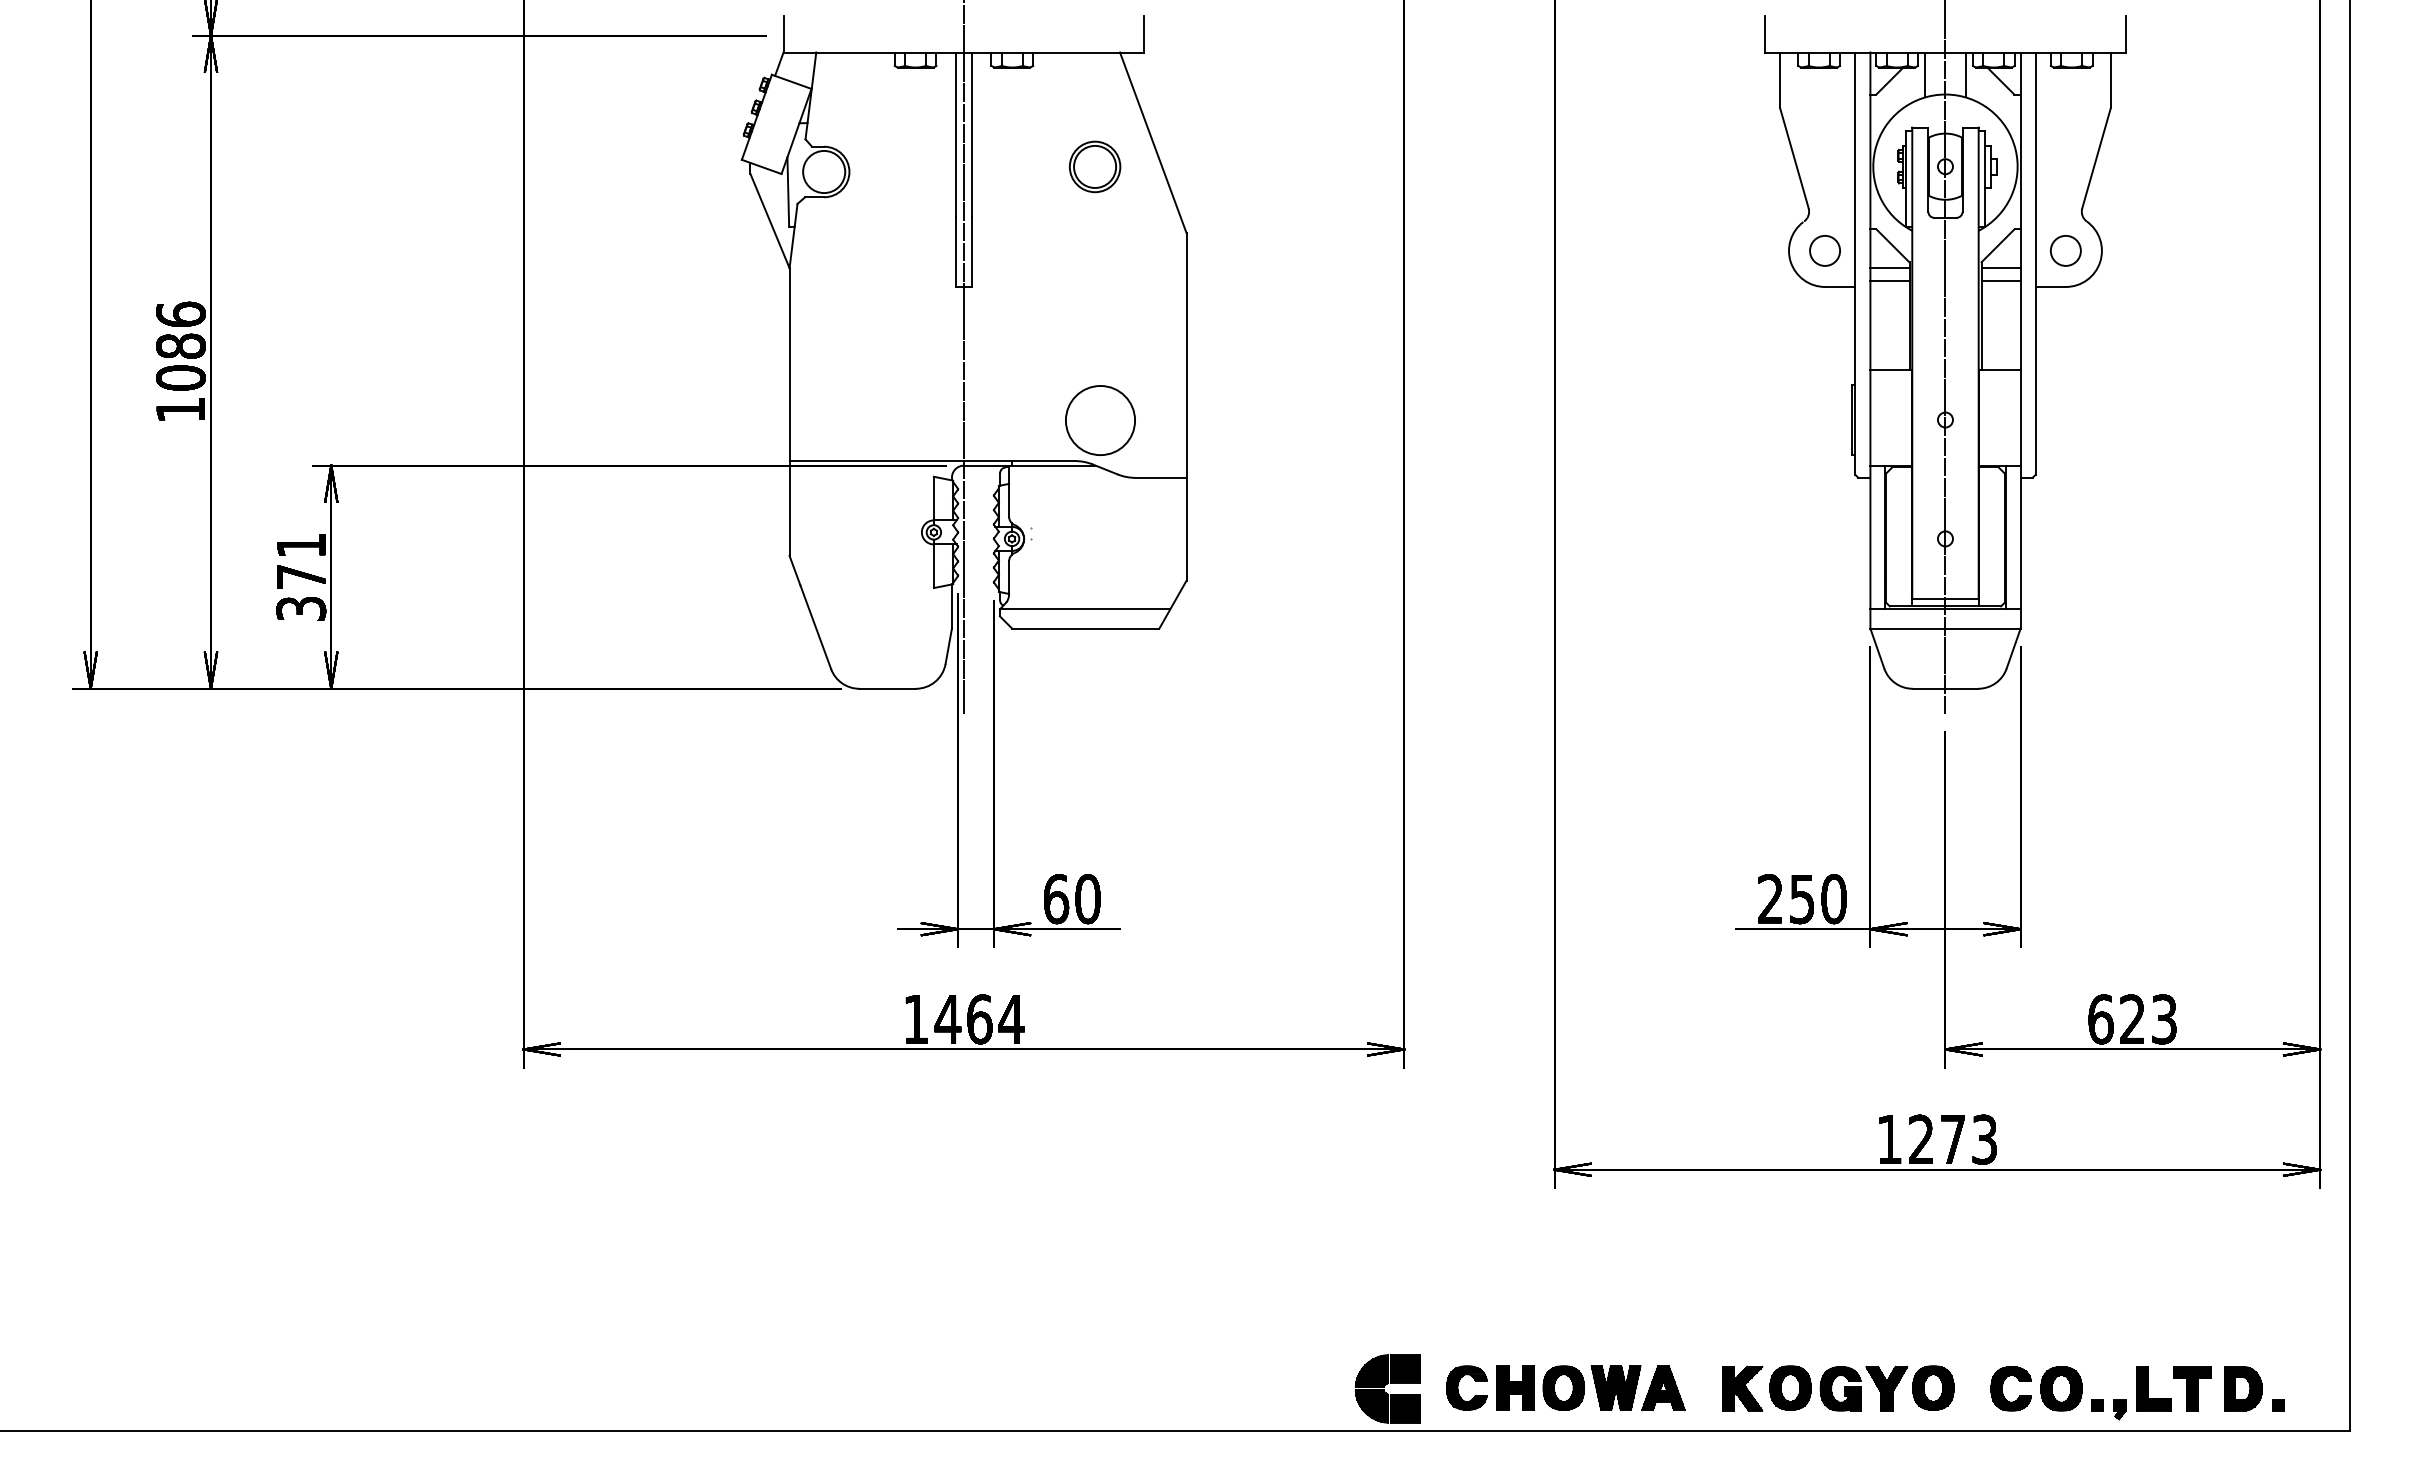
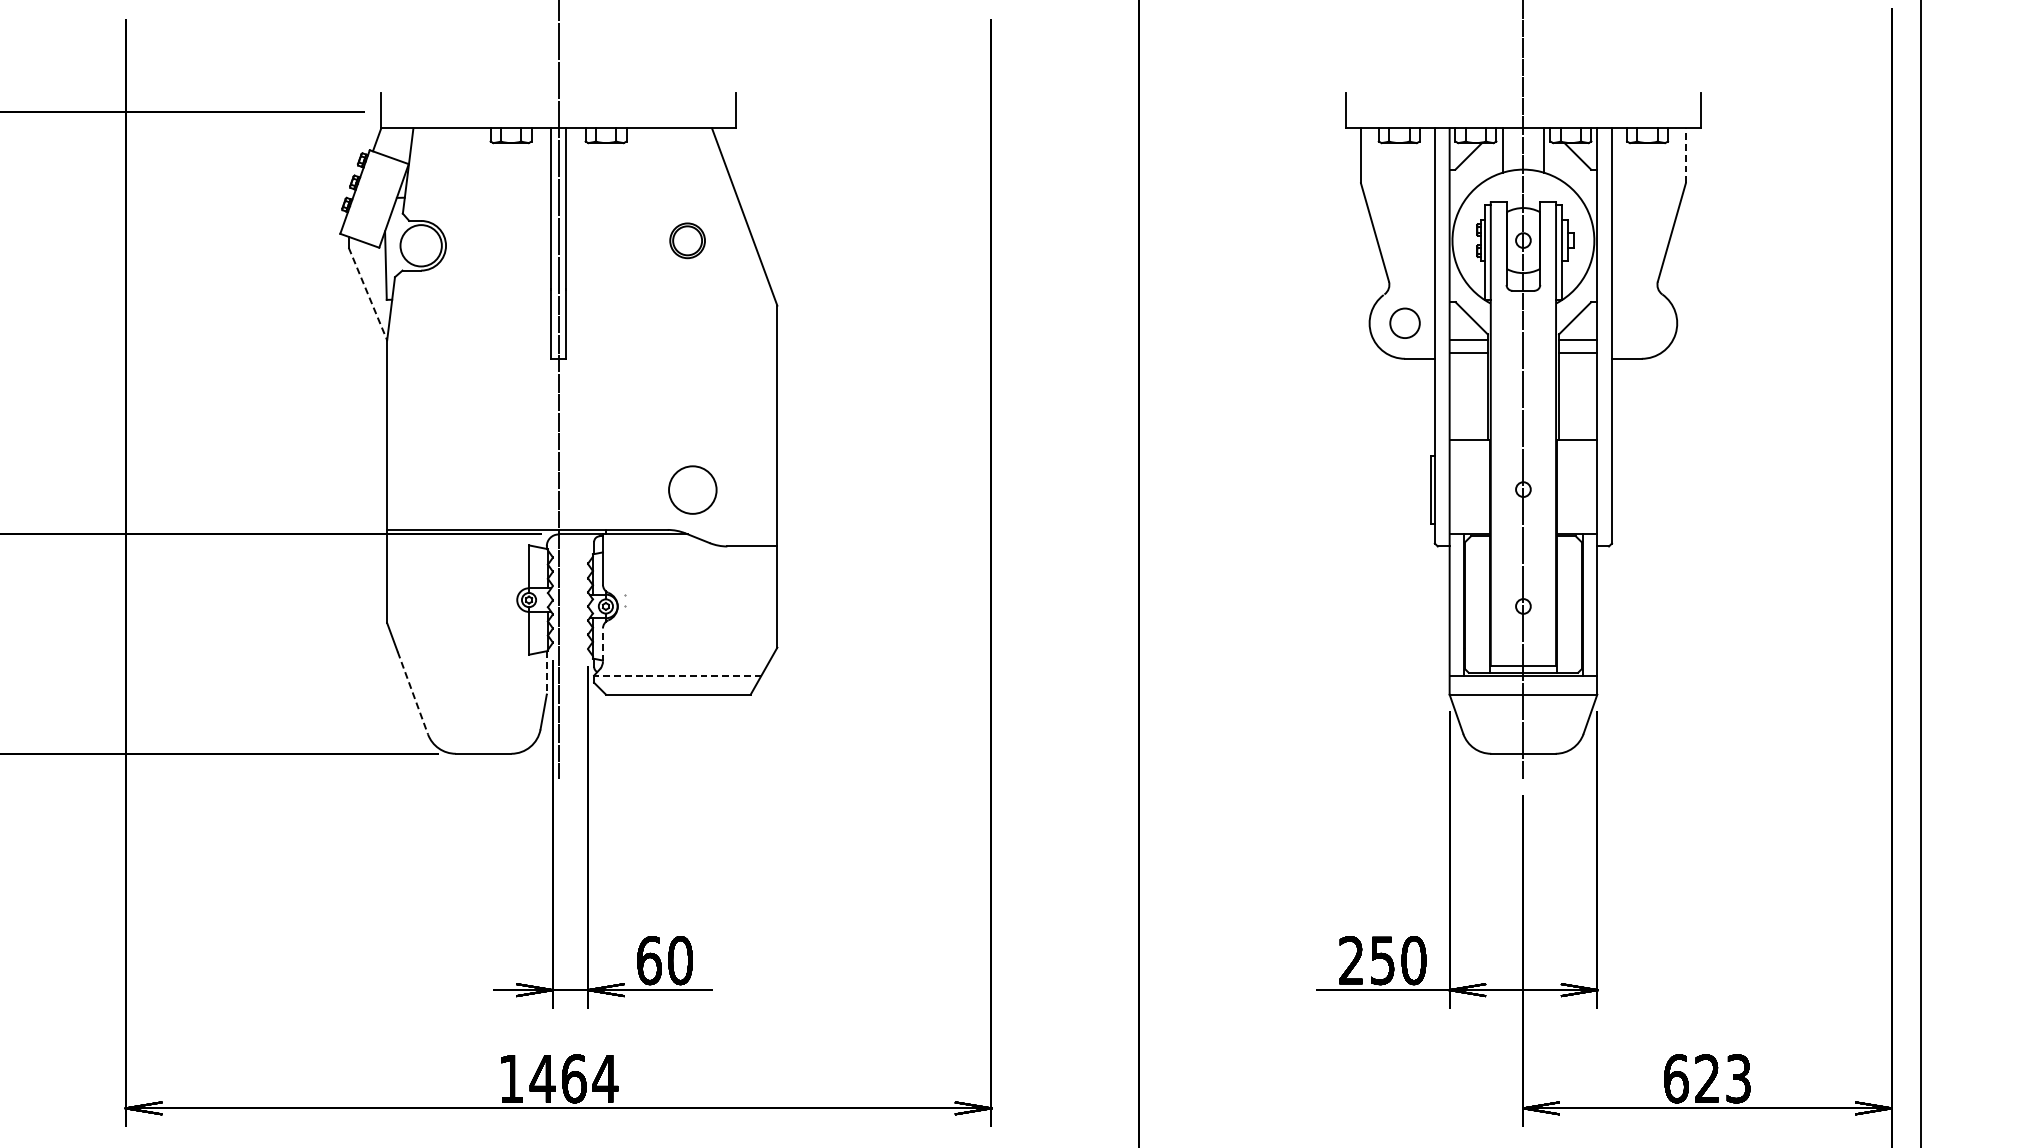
line: (2110, 80) -> (1685, 155), solid -> dashed
part: (1095, 166) -> (687, 240), size x0.7
line: (770, 221) -> (368, 294), solid -> dashed
circle: (2065, 250) -> (1641, 322), removed
circle: (1100, 420) -> (692, 490), size x0.7
line: (1009, 578) -> (603, 645), solid -> dashed
line: (951, 606) -> (546, 672), solid -> dashed
line: (1084, 609) -> (677, 675), solid -> dashed
line: (815, 627) -> (412, 693), solid -> dashed

